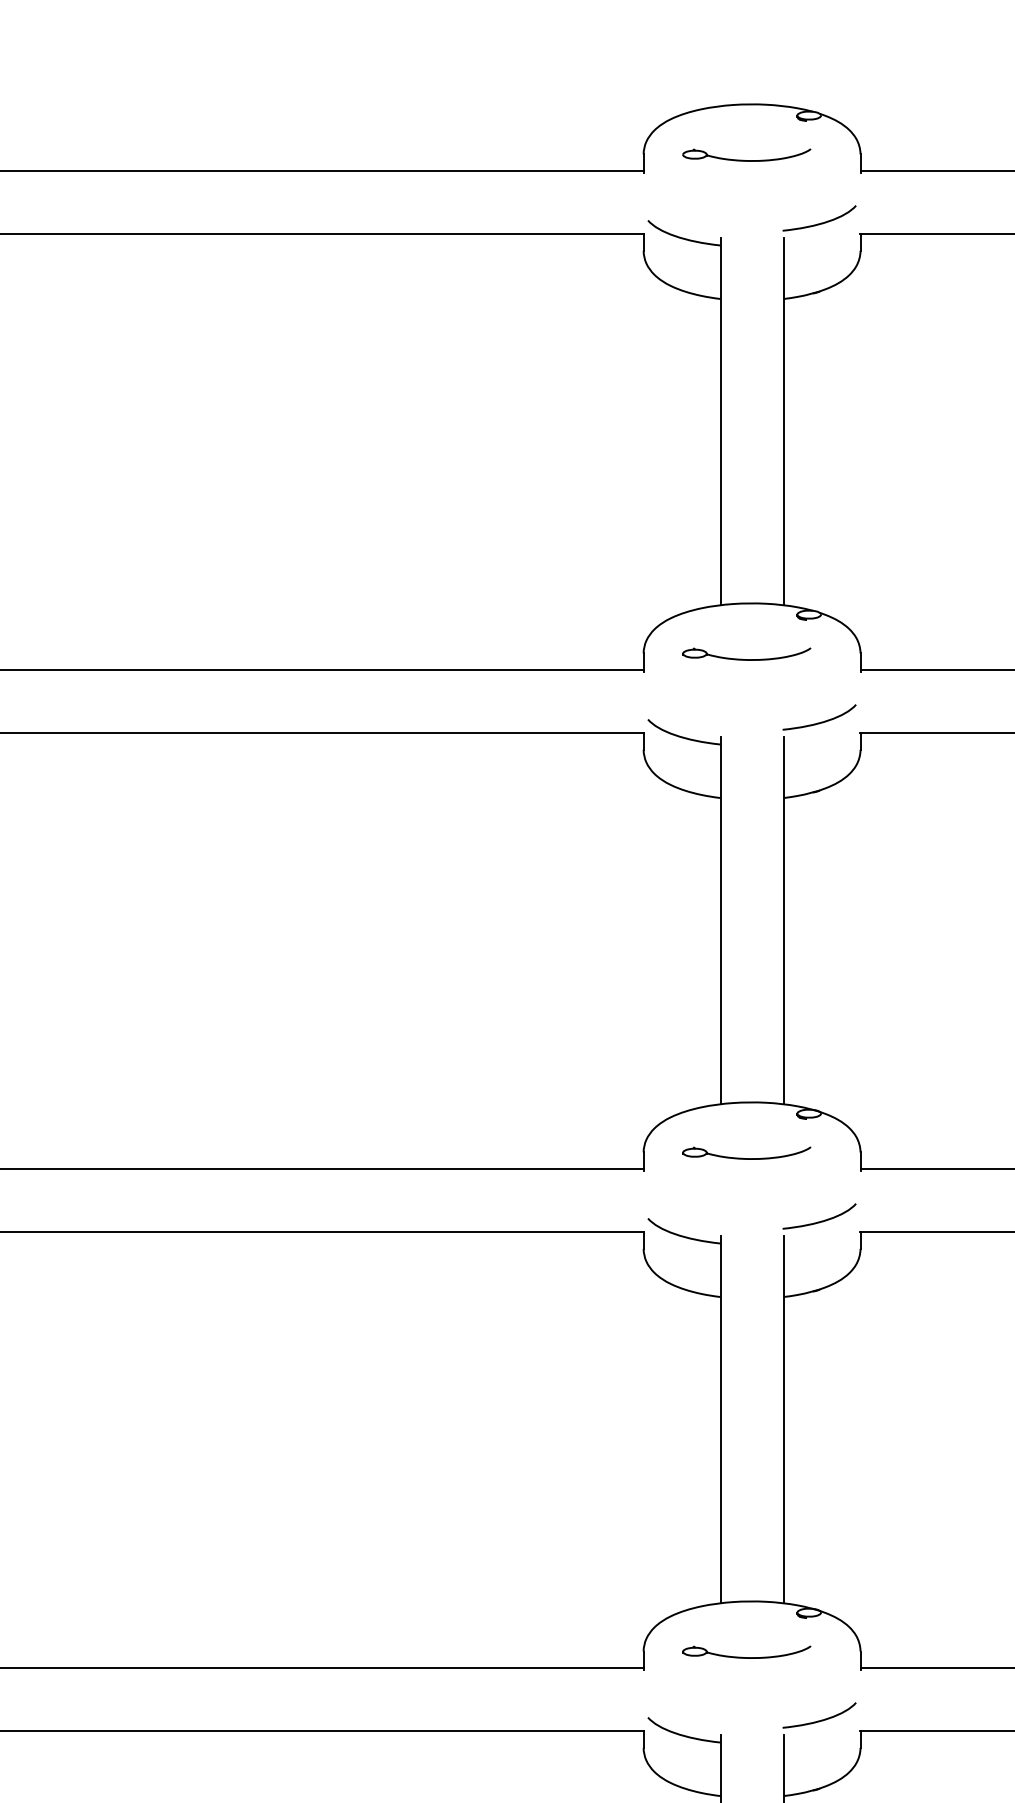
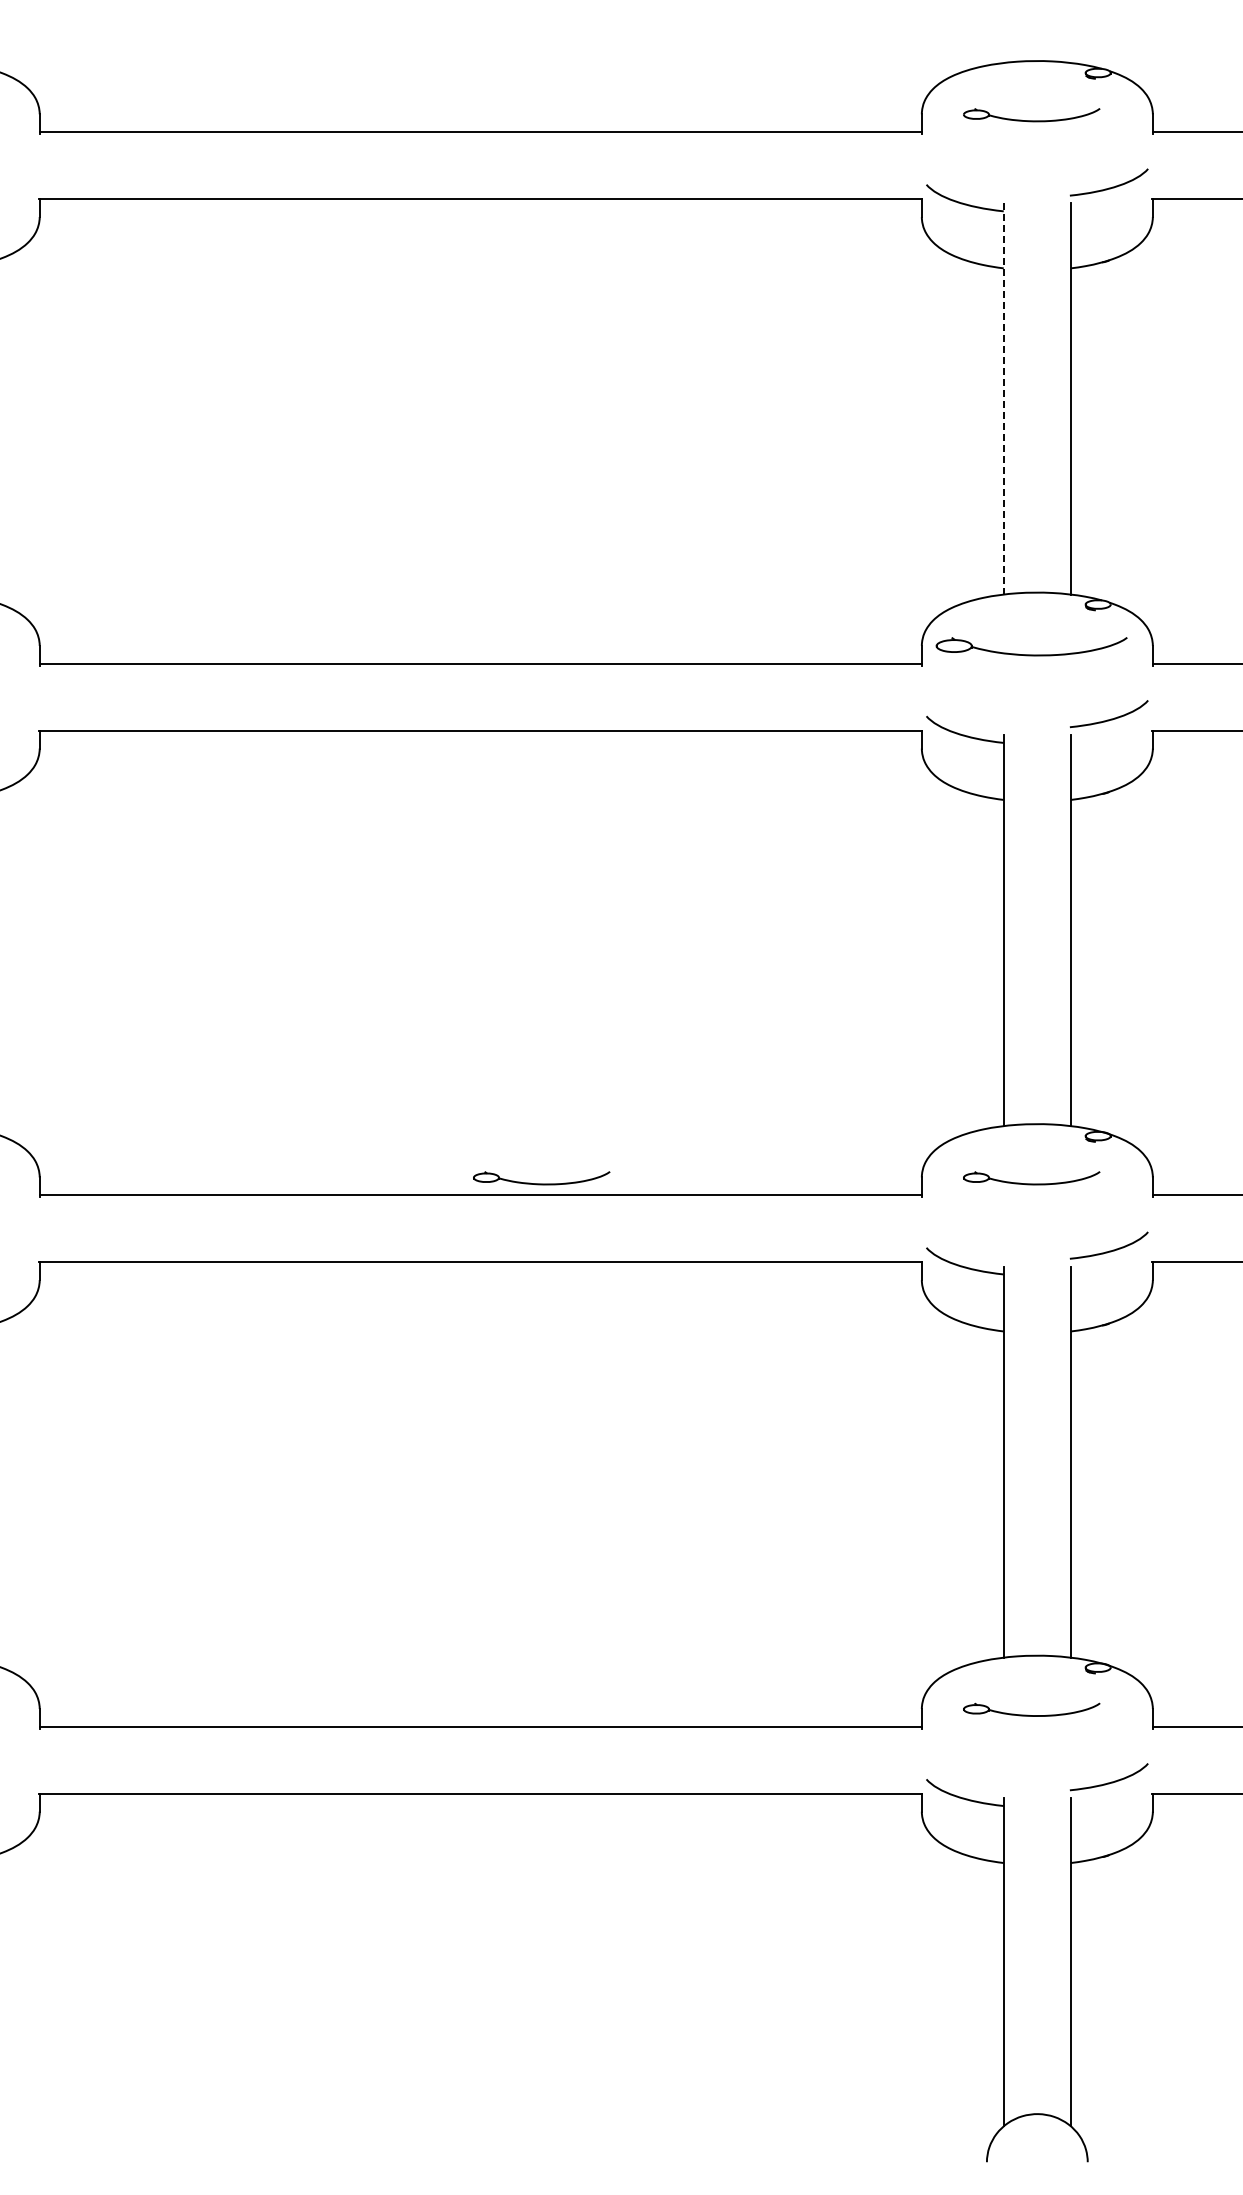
line: (720, 422) -> (1003, 399), solid -> dashed
part: (746, 654) -> (1031, 646), size x1.4
part: (286, 1153) -> (541, 1178), added

